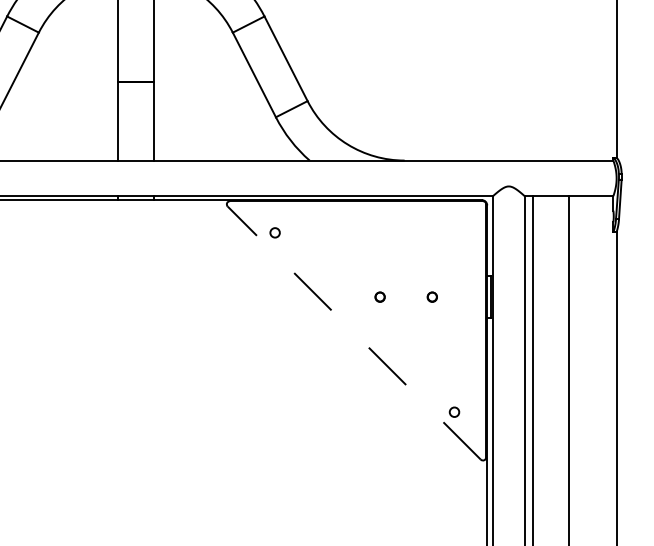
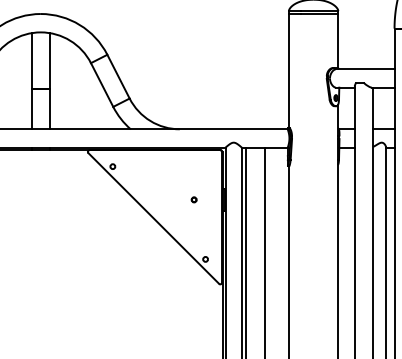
part: (378, 296) -> (166, 199), removed
line: (353, 333) -> (153, 218), dashed -> solid

